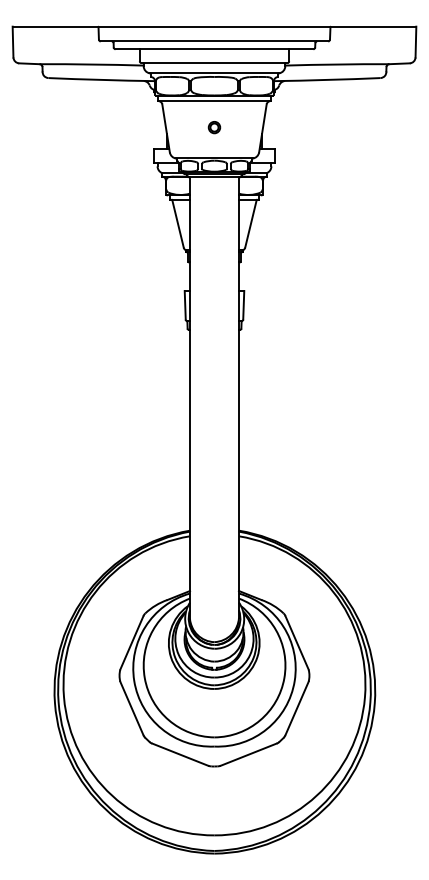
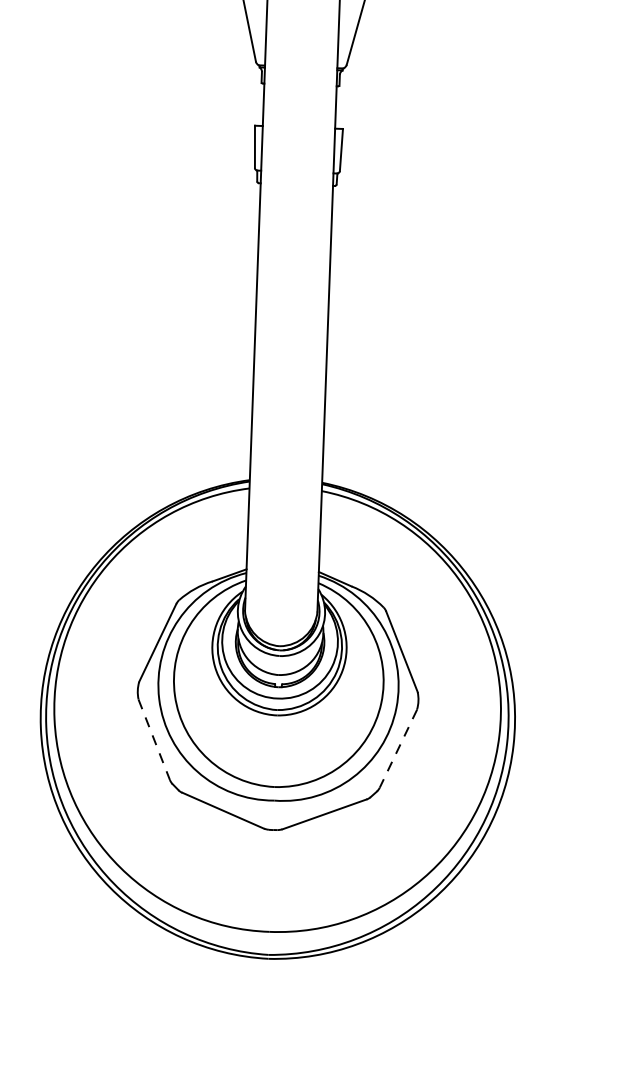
line: (132, 708) -> (155, 739), solid -> dashed
line: (296, 708) -> (397, 748), solid -> dashed

